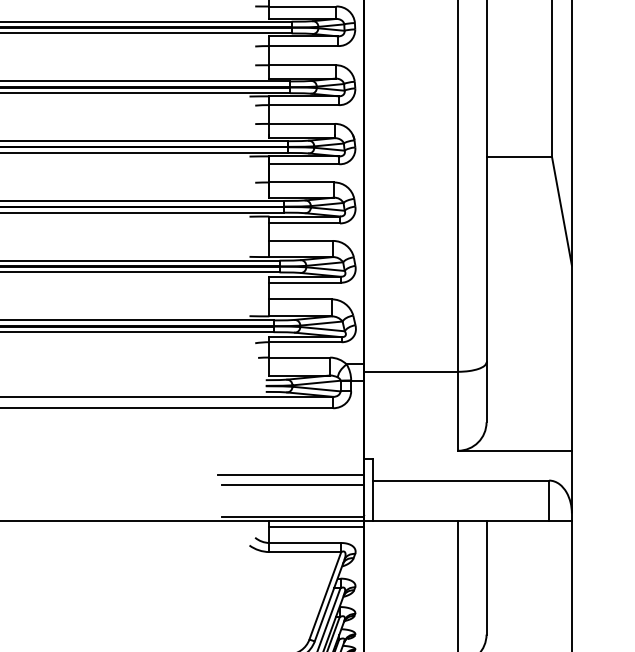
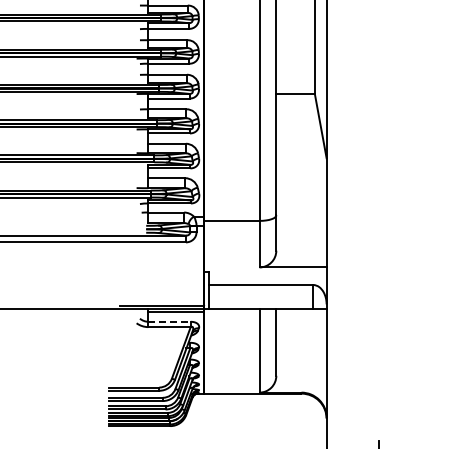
line: (290, 474) -> (160, 281), removed
line: (293, 484) -> (162, 287), removed
line: (306, 542) -> (170, 321), solid -> dashed

